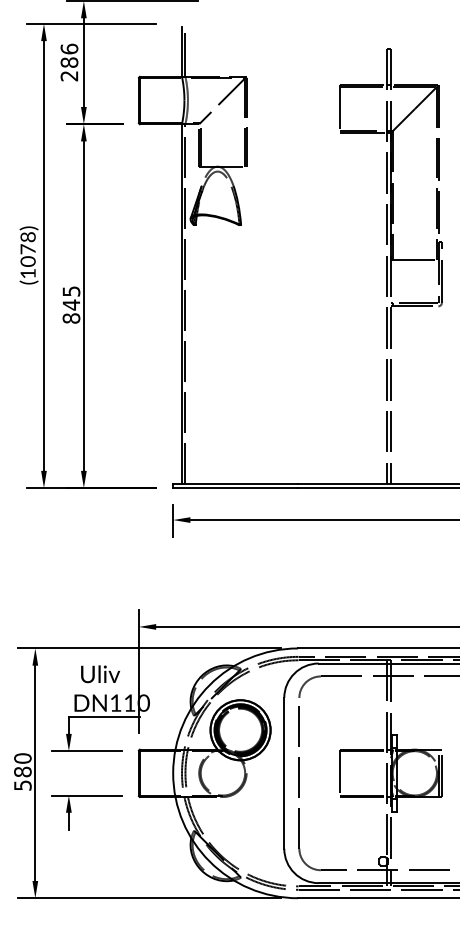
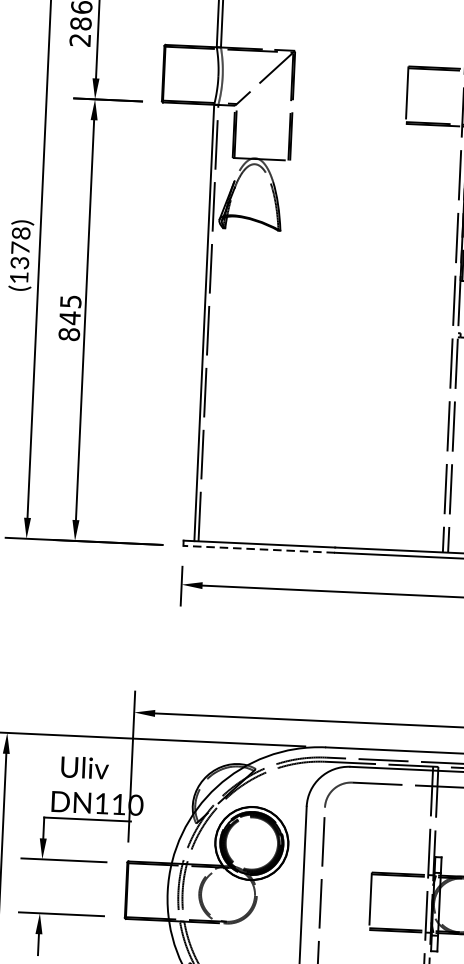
text: (27, 261) -> (19, 262), (1078) -> (1378)
line: (235, 488) -> (259, 549), solid -> dashed

